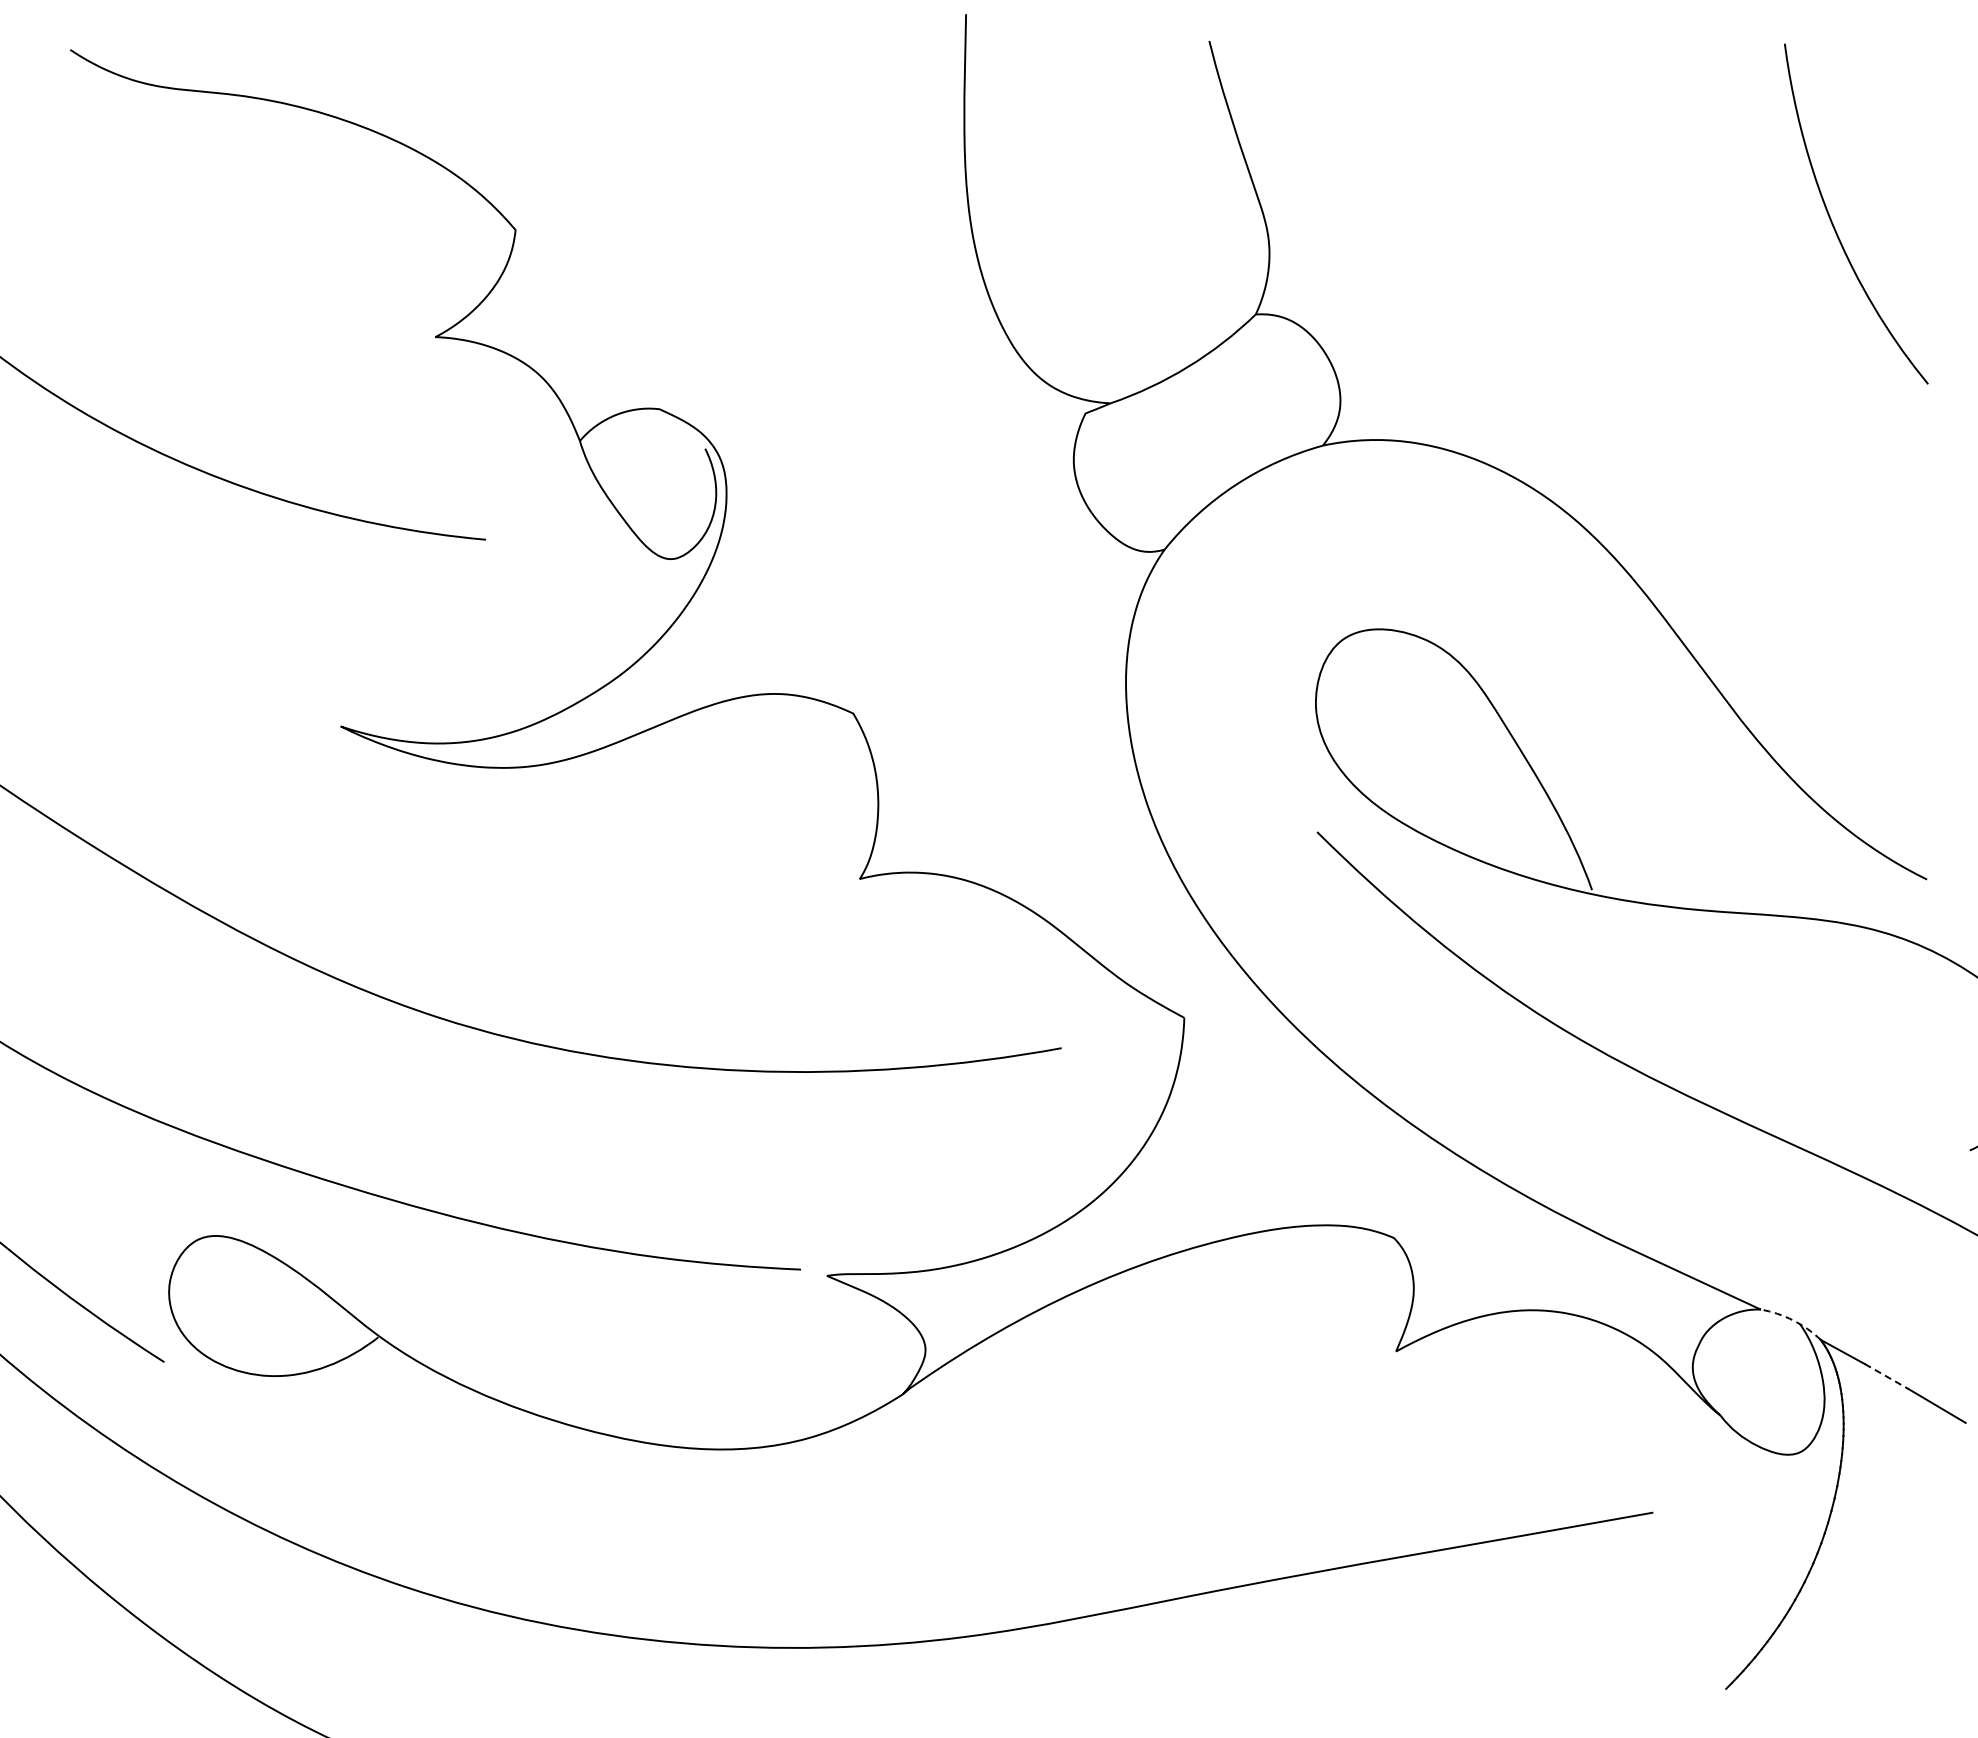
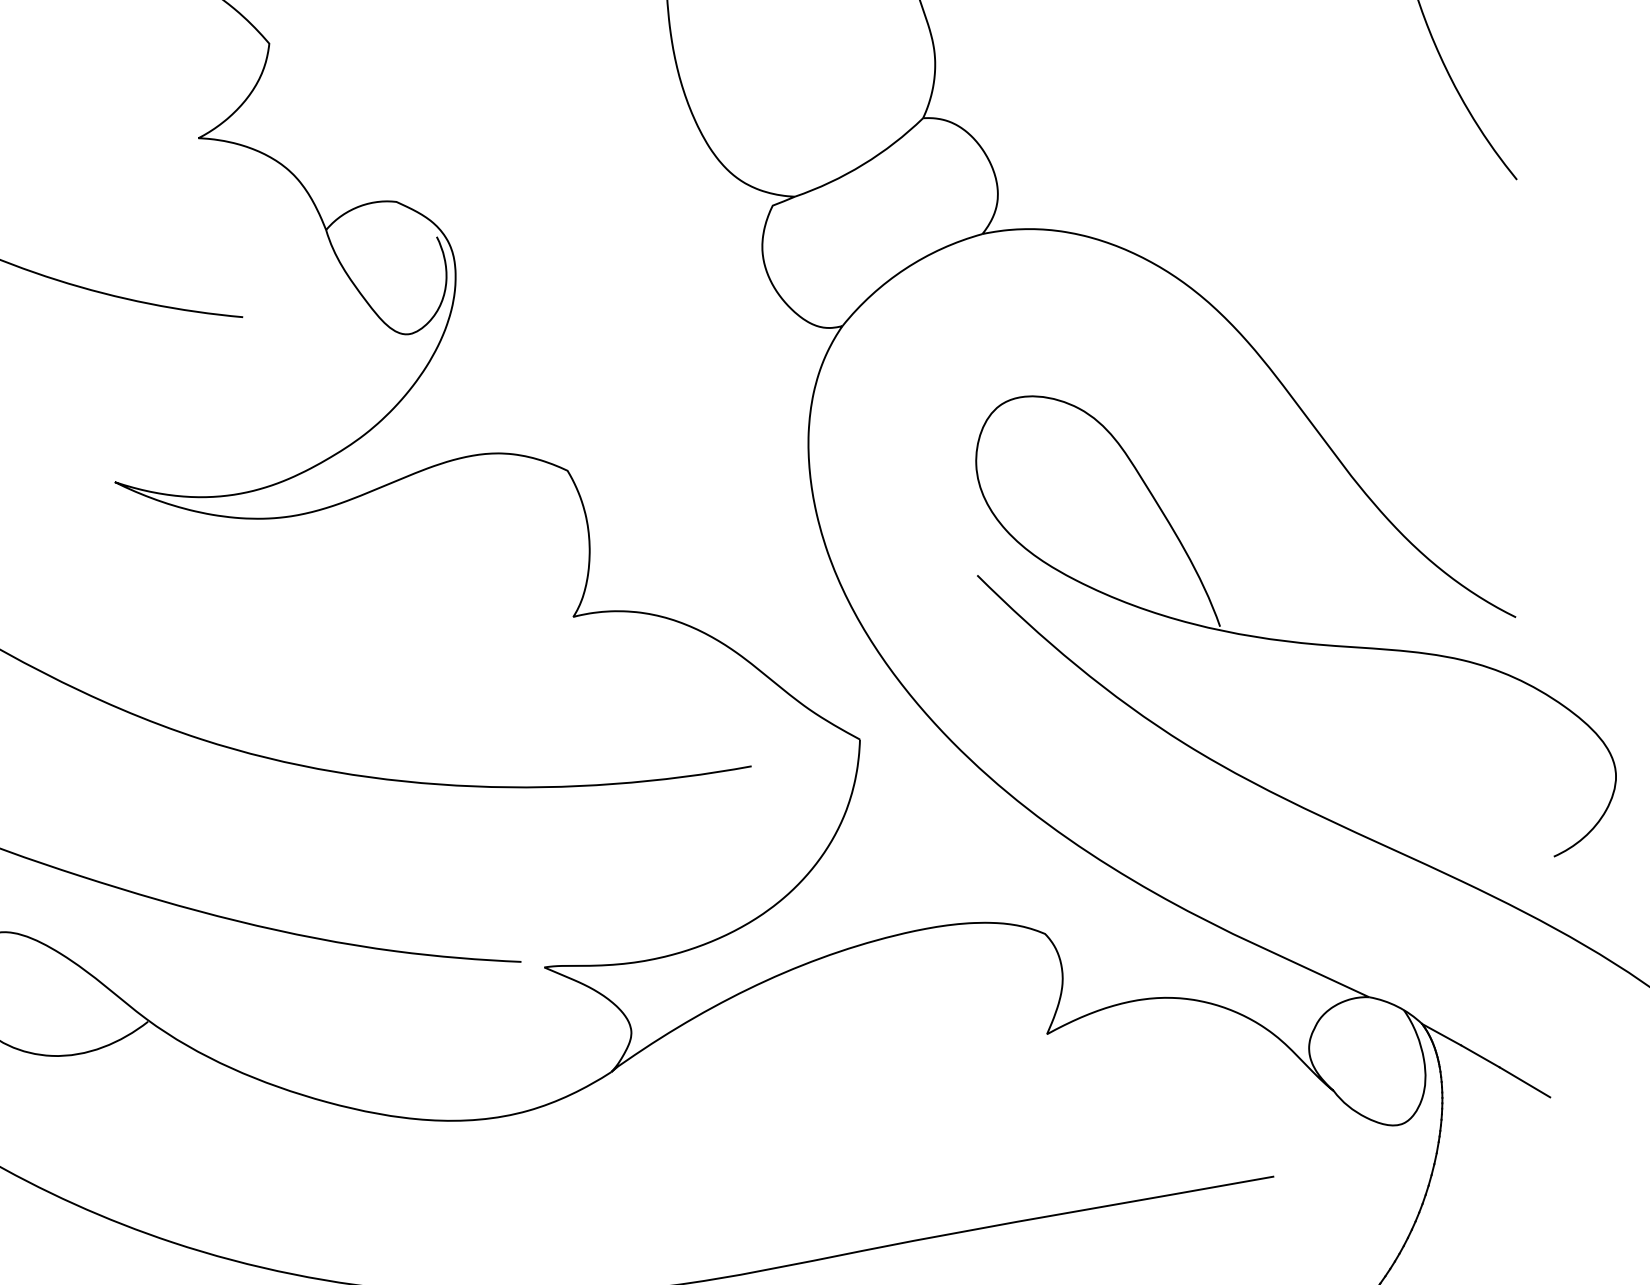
arc: (1793, 1320) -> (1398, 1006), dashed -> solid
line: (1887, 1376) -> (1481, 1056), dashed -> solid

